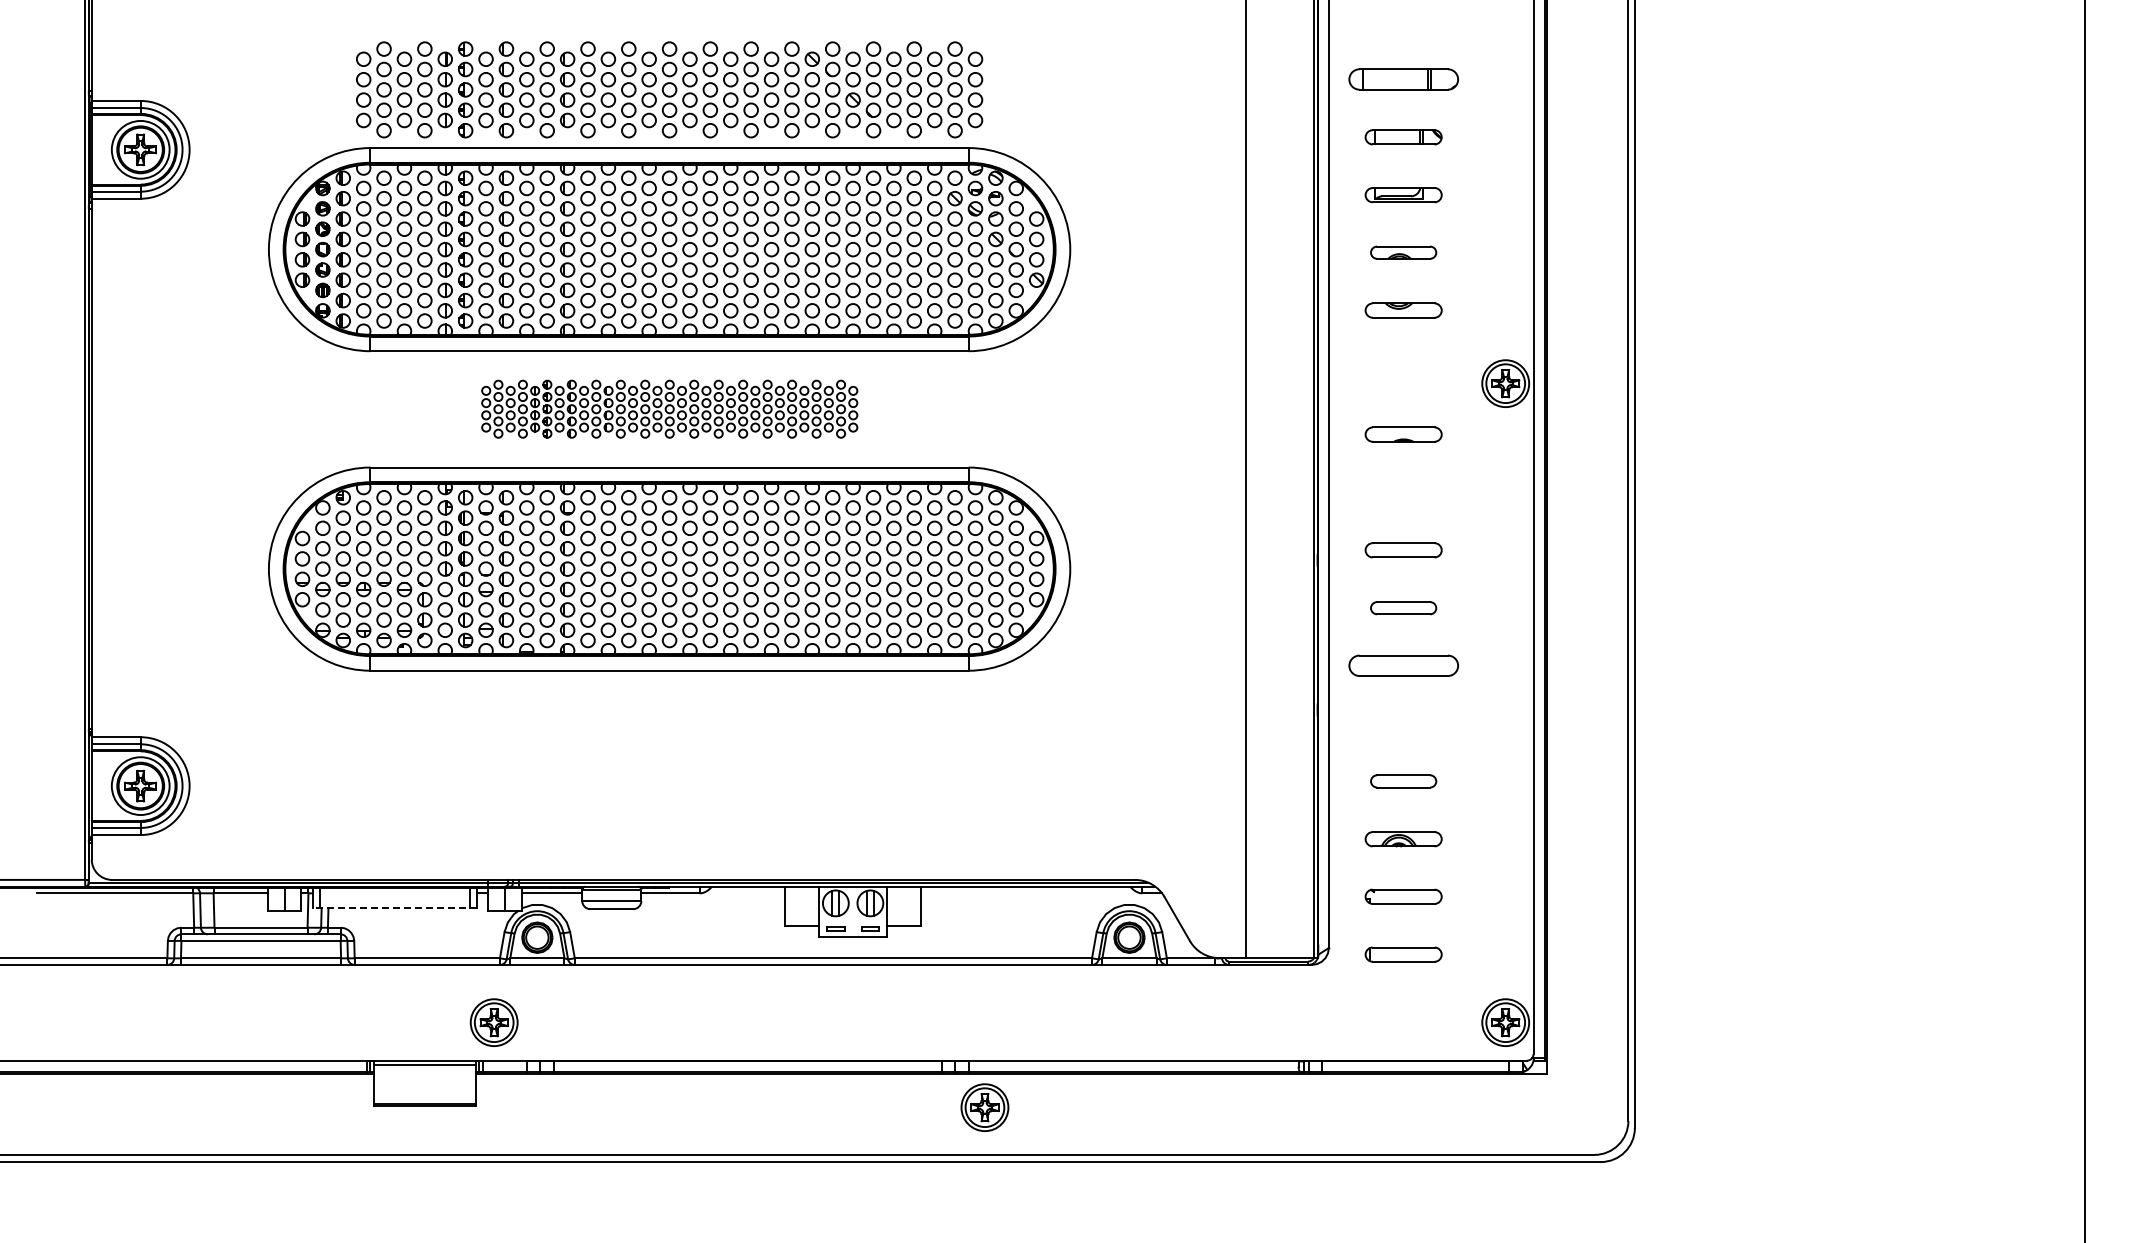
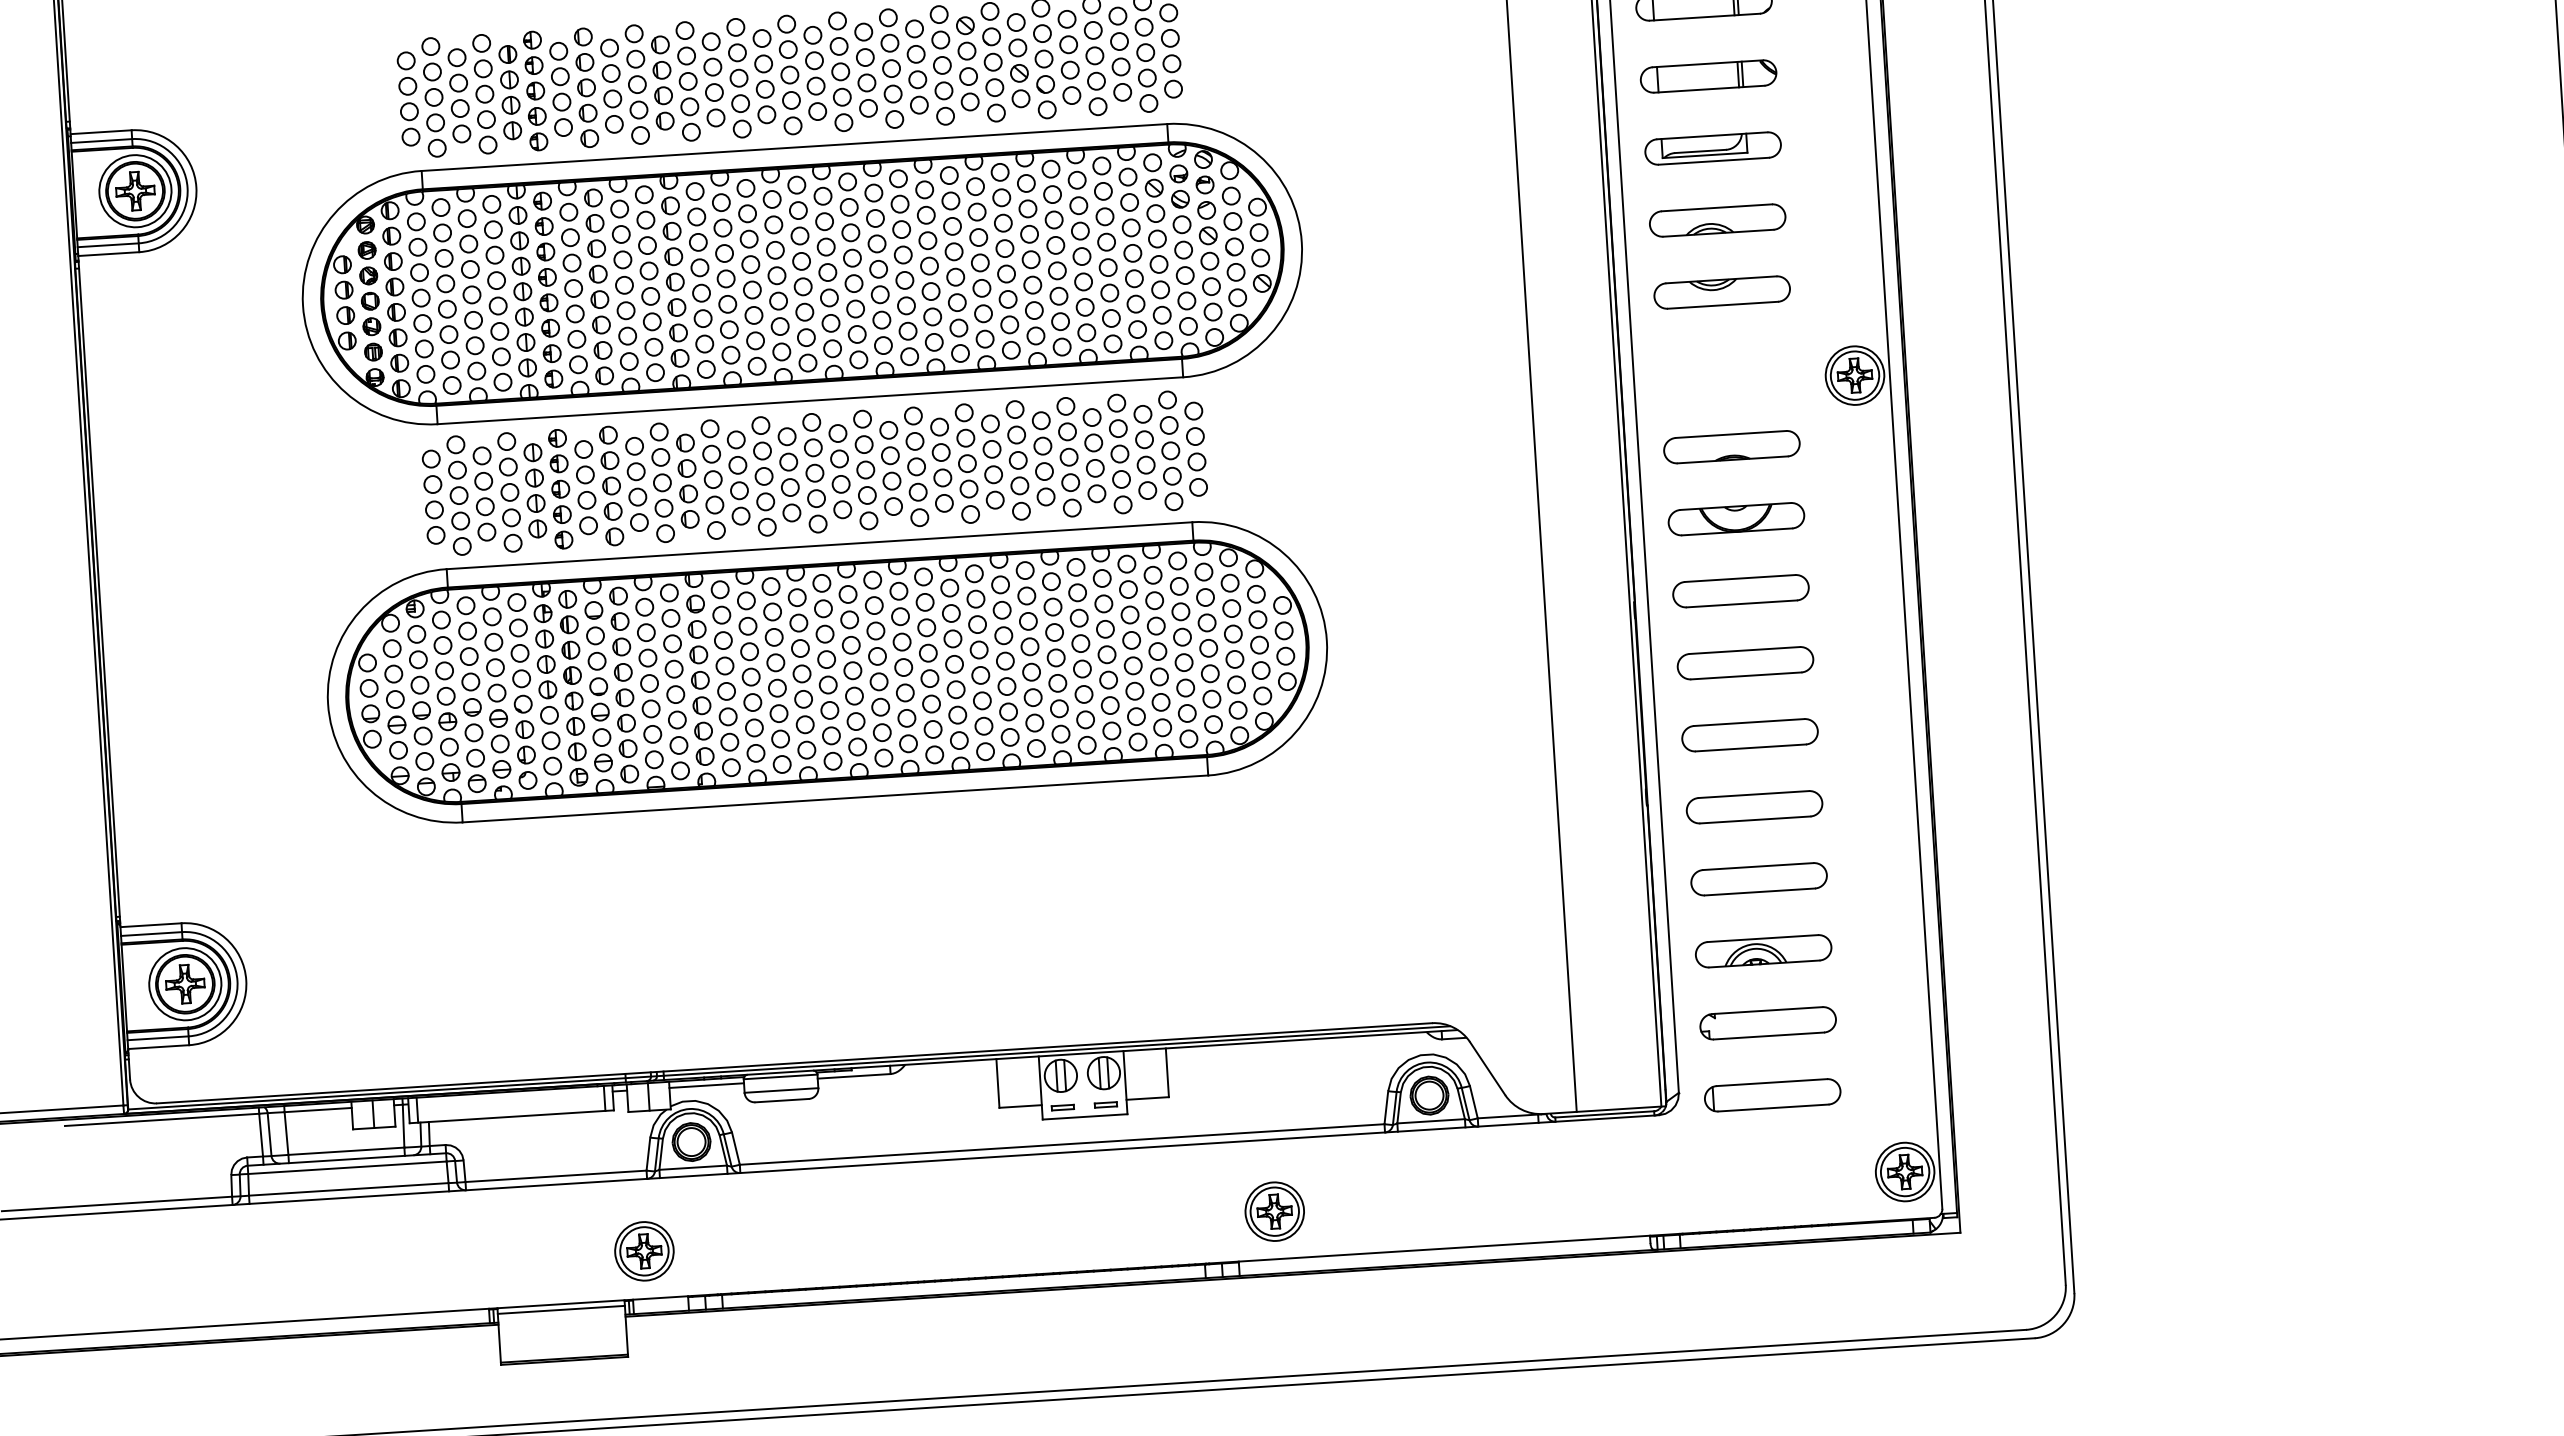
part: (1403, 137) -> (1708, 76), size x1.43
part: (1403, 195) -> (1712, 149), size x1.43
part: (1403, 252) -> (1717, 220), size x1.67
part: (1403, 310) -> (1721, 292), size x1.43
part: (669, 408) -> (814, 472), size x1.67
part: (1403, 434) -> (1731, 446), size x1.43
part: (1403, 492) -> (1736, 519), added
part: (1403, 550) -> (1740, 591), size x1.43
part: (1403, 608) -> (1745, 663), size x1.67
part: (1403, 723) -> (1754, 807), added
part: (1403, 781) -> (1758, 879), size x1.67
part: (1403, 839) -> (1763, 951), size x1.43
part: (1403, 896) -> (1767, 1022), size x1.43
line: (394, 908) -> (511, 1116), dashed -> solid
part: (1403, 954) -> (1772, 1095), size x1.43
part: (984, 1107) -> (1274, 1211), moved

